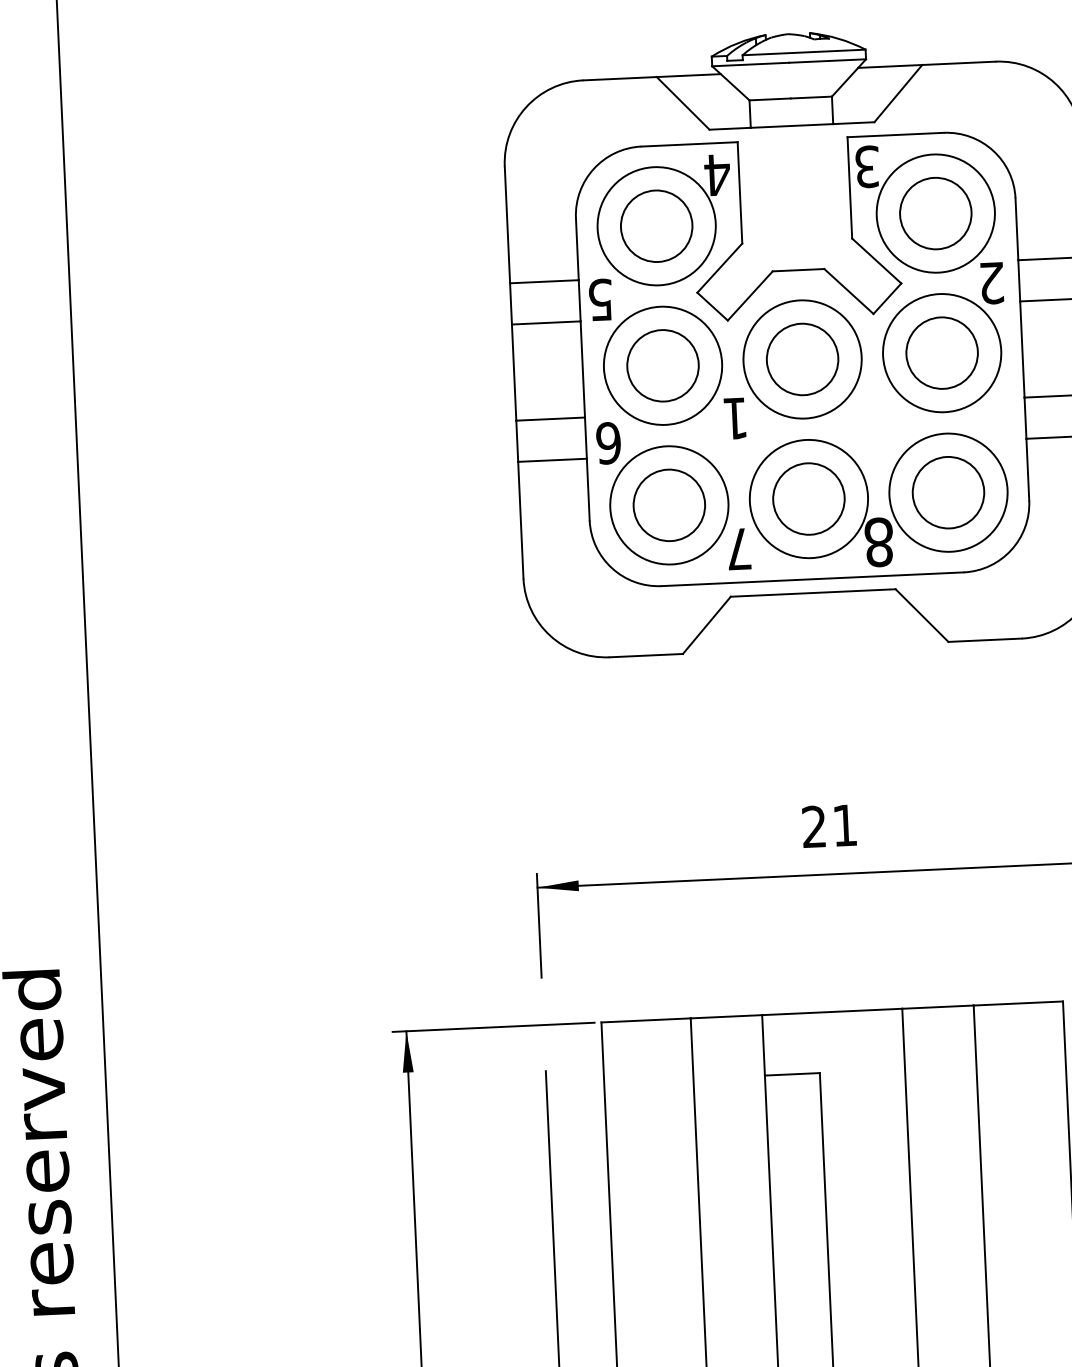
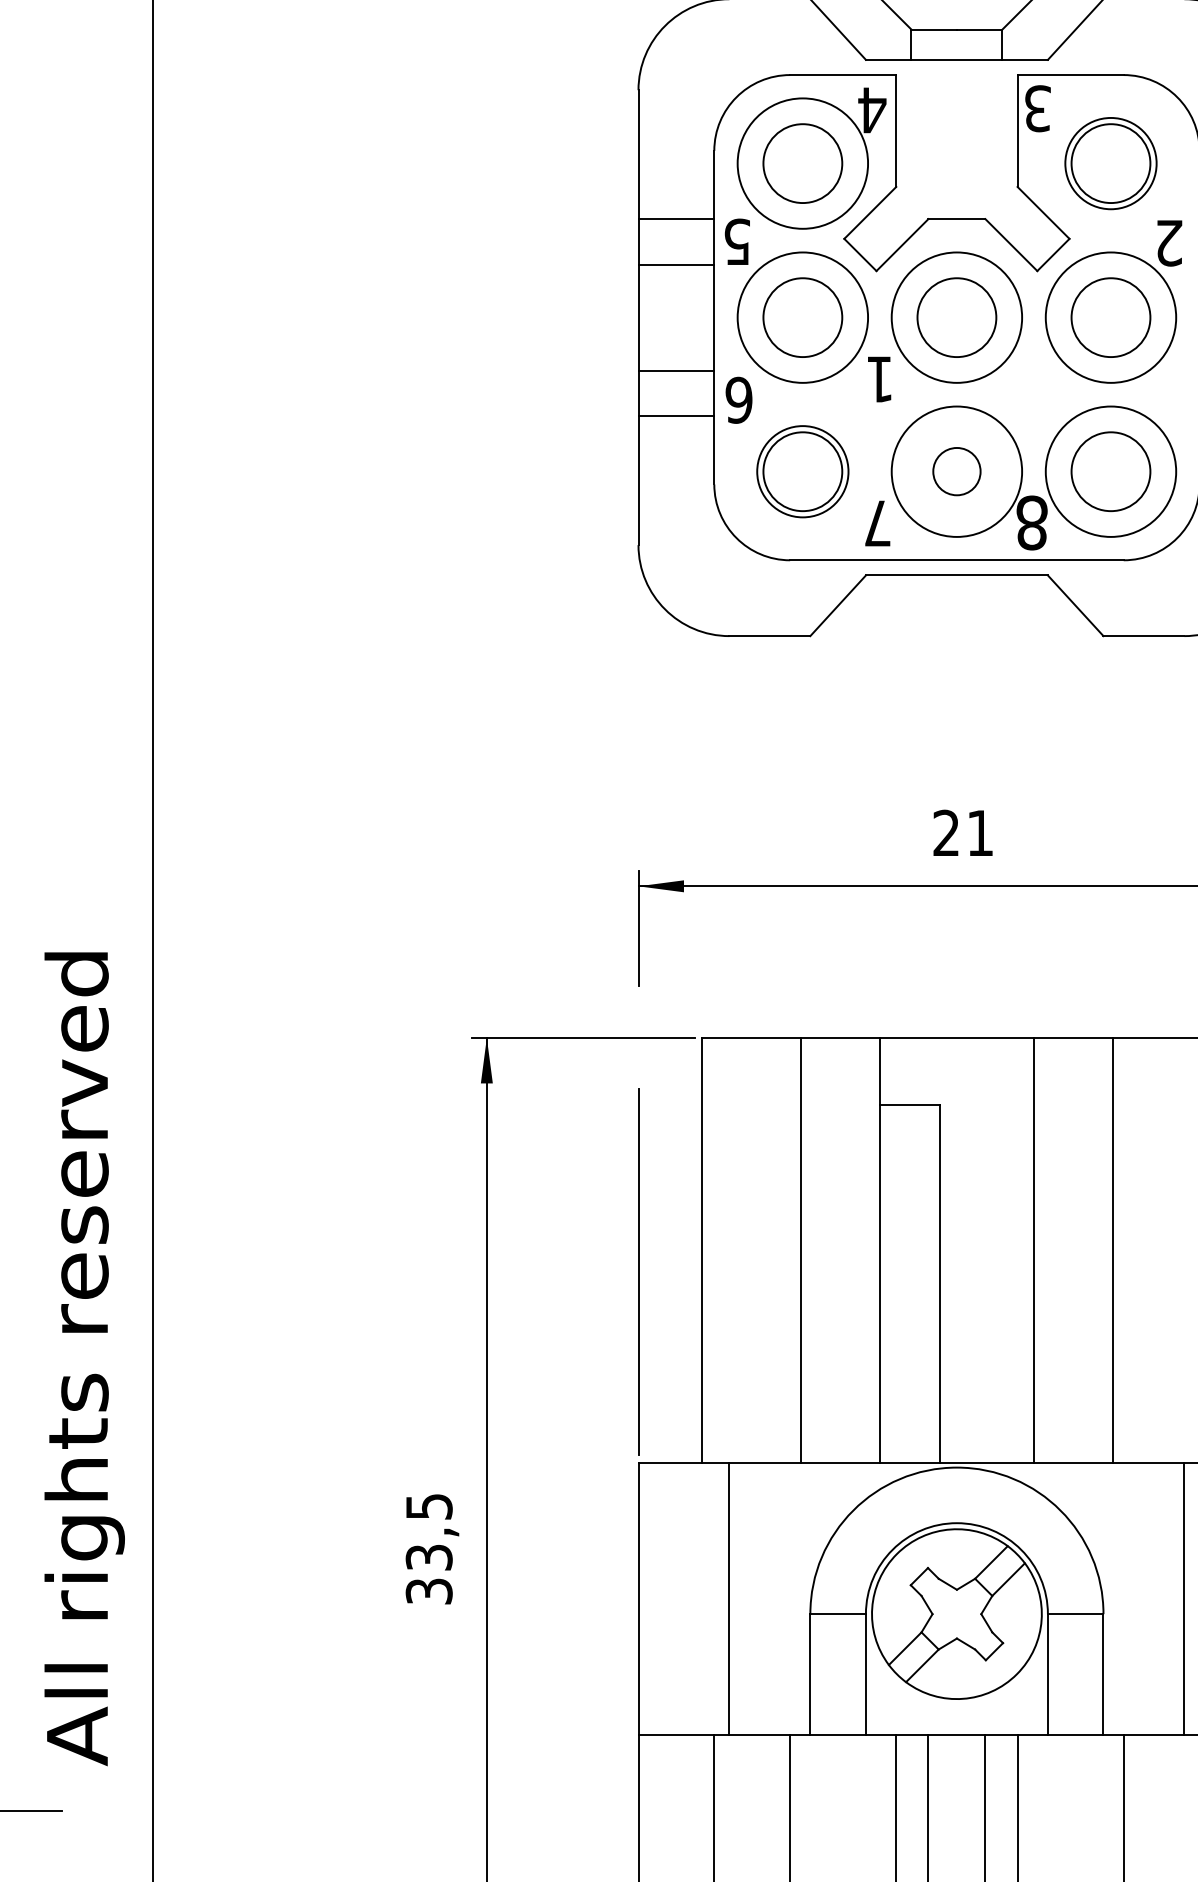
circle: (935, 213) -> (1110, 163), size x0.7
circle: (808, 498) -> (956, 471), size x0.6
circle: (669, 505) -> (802, 471), size x0.7

